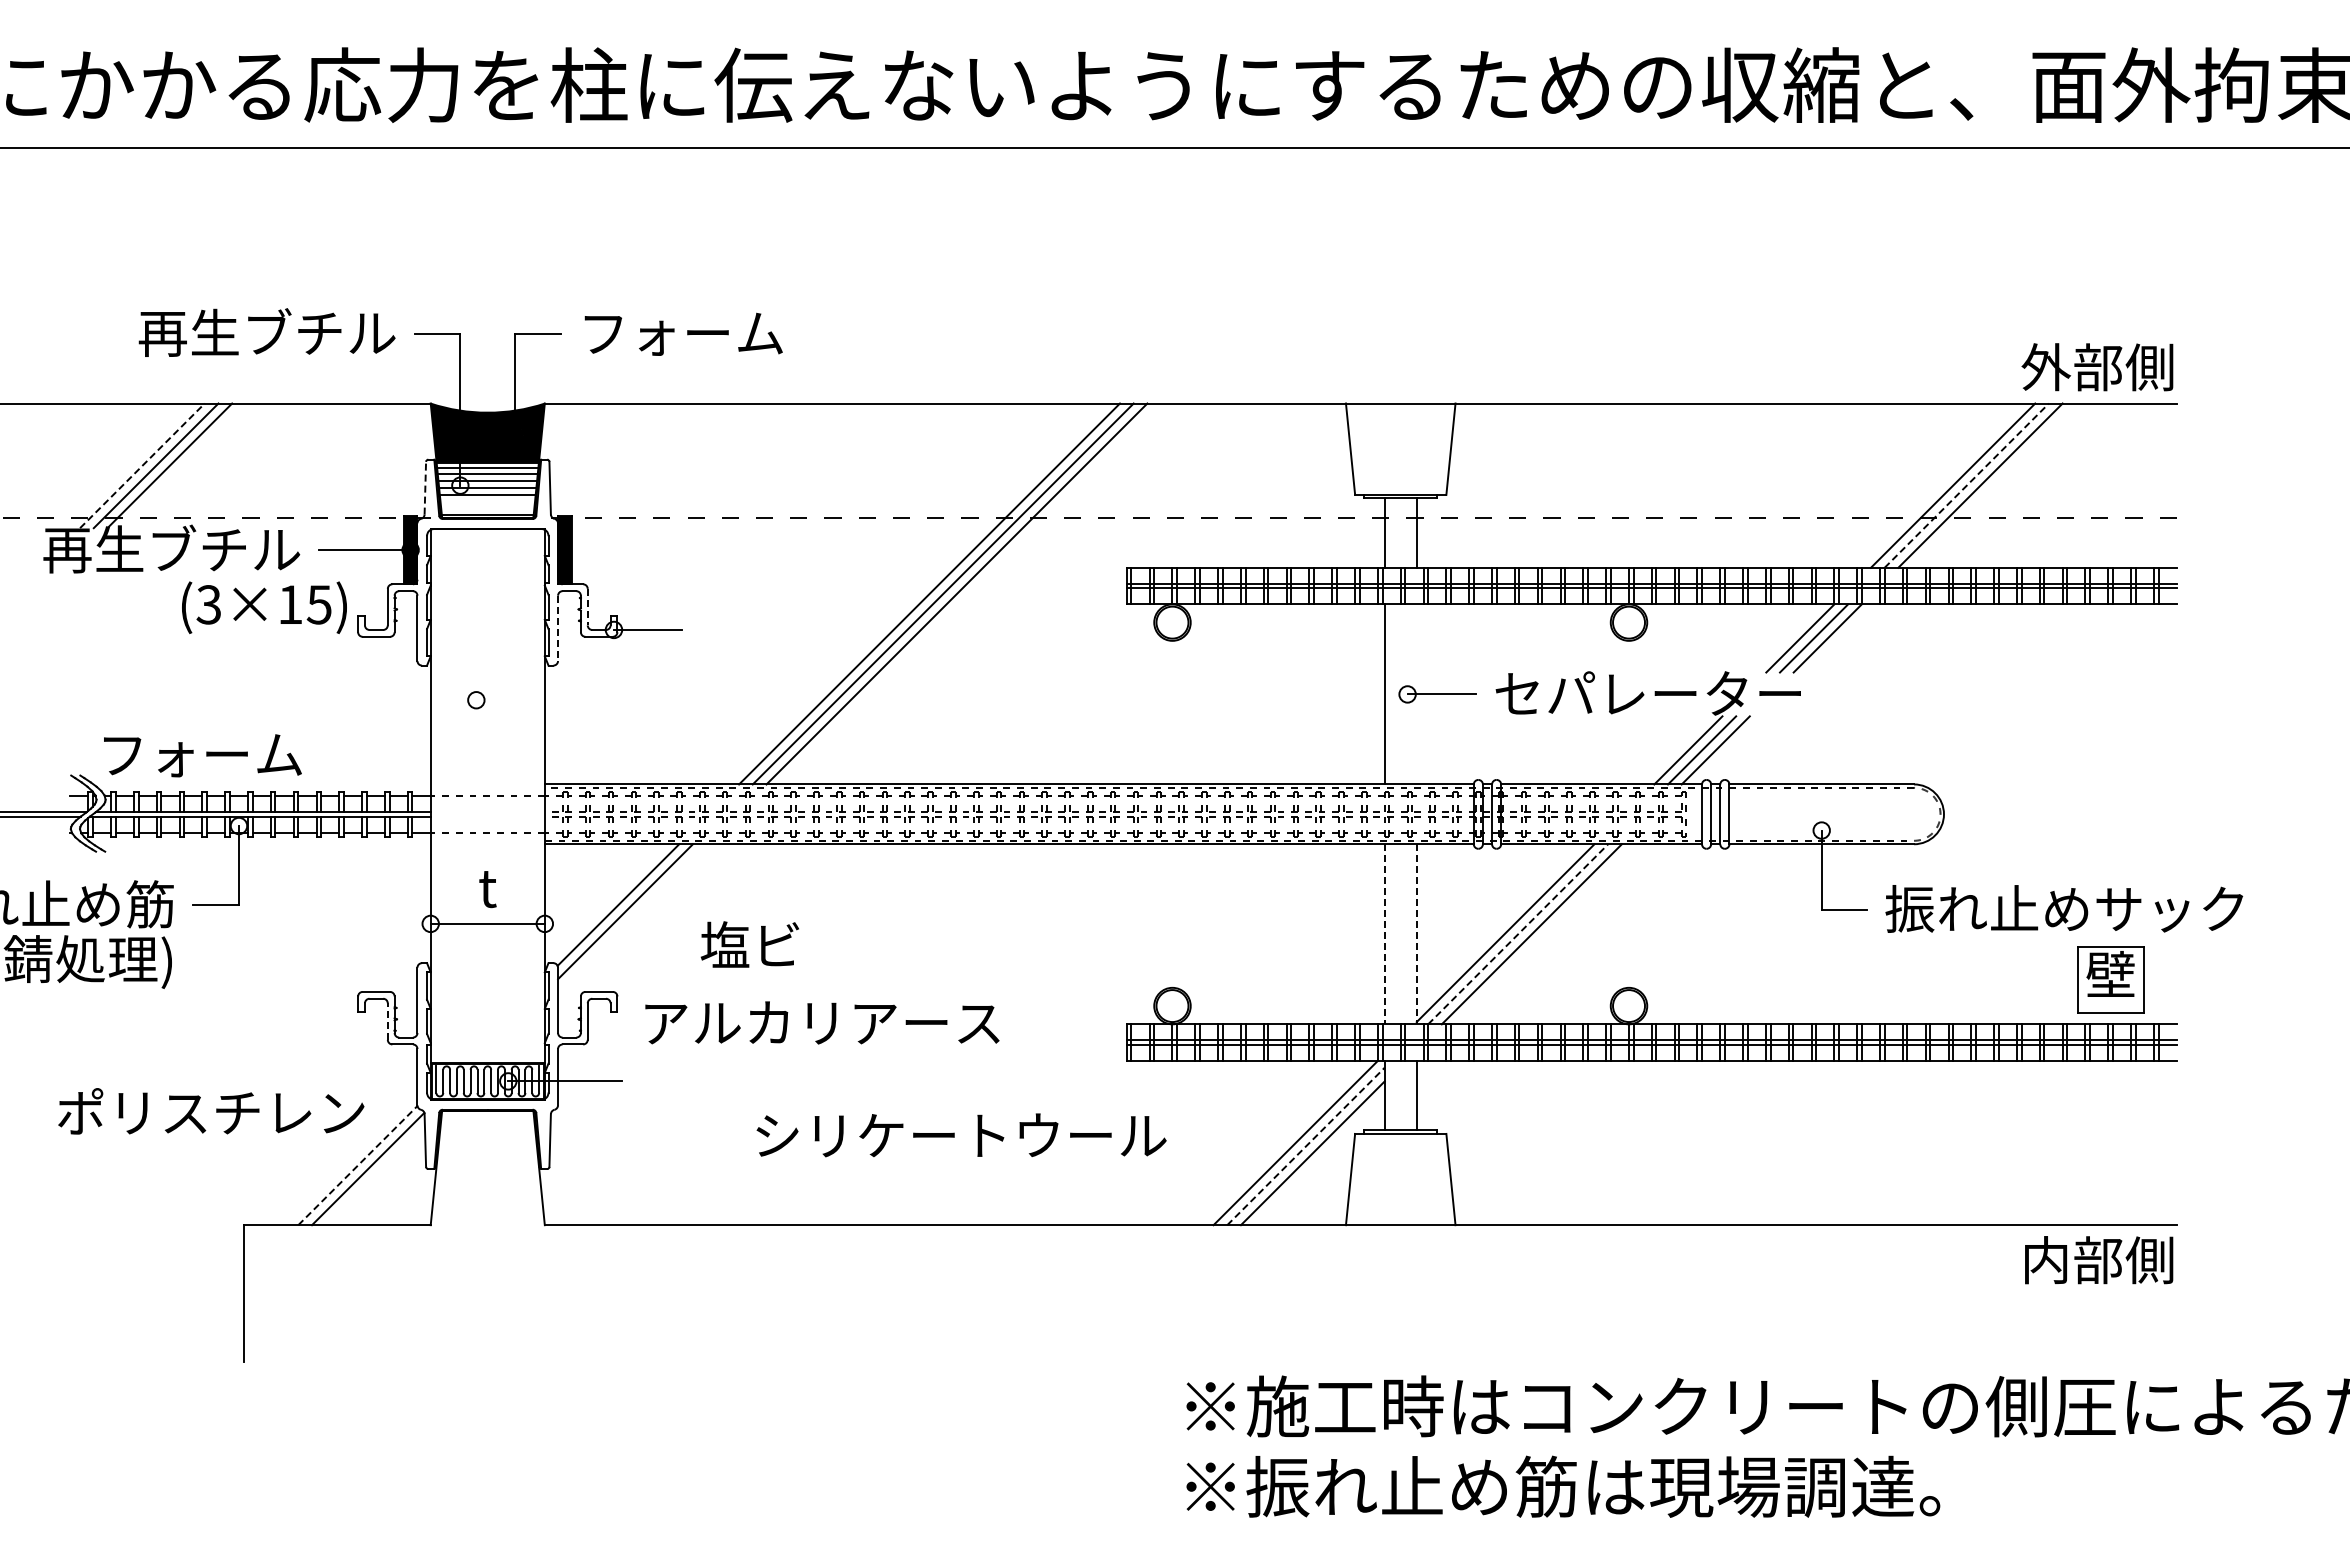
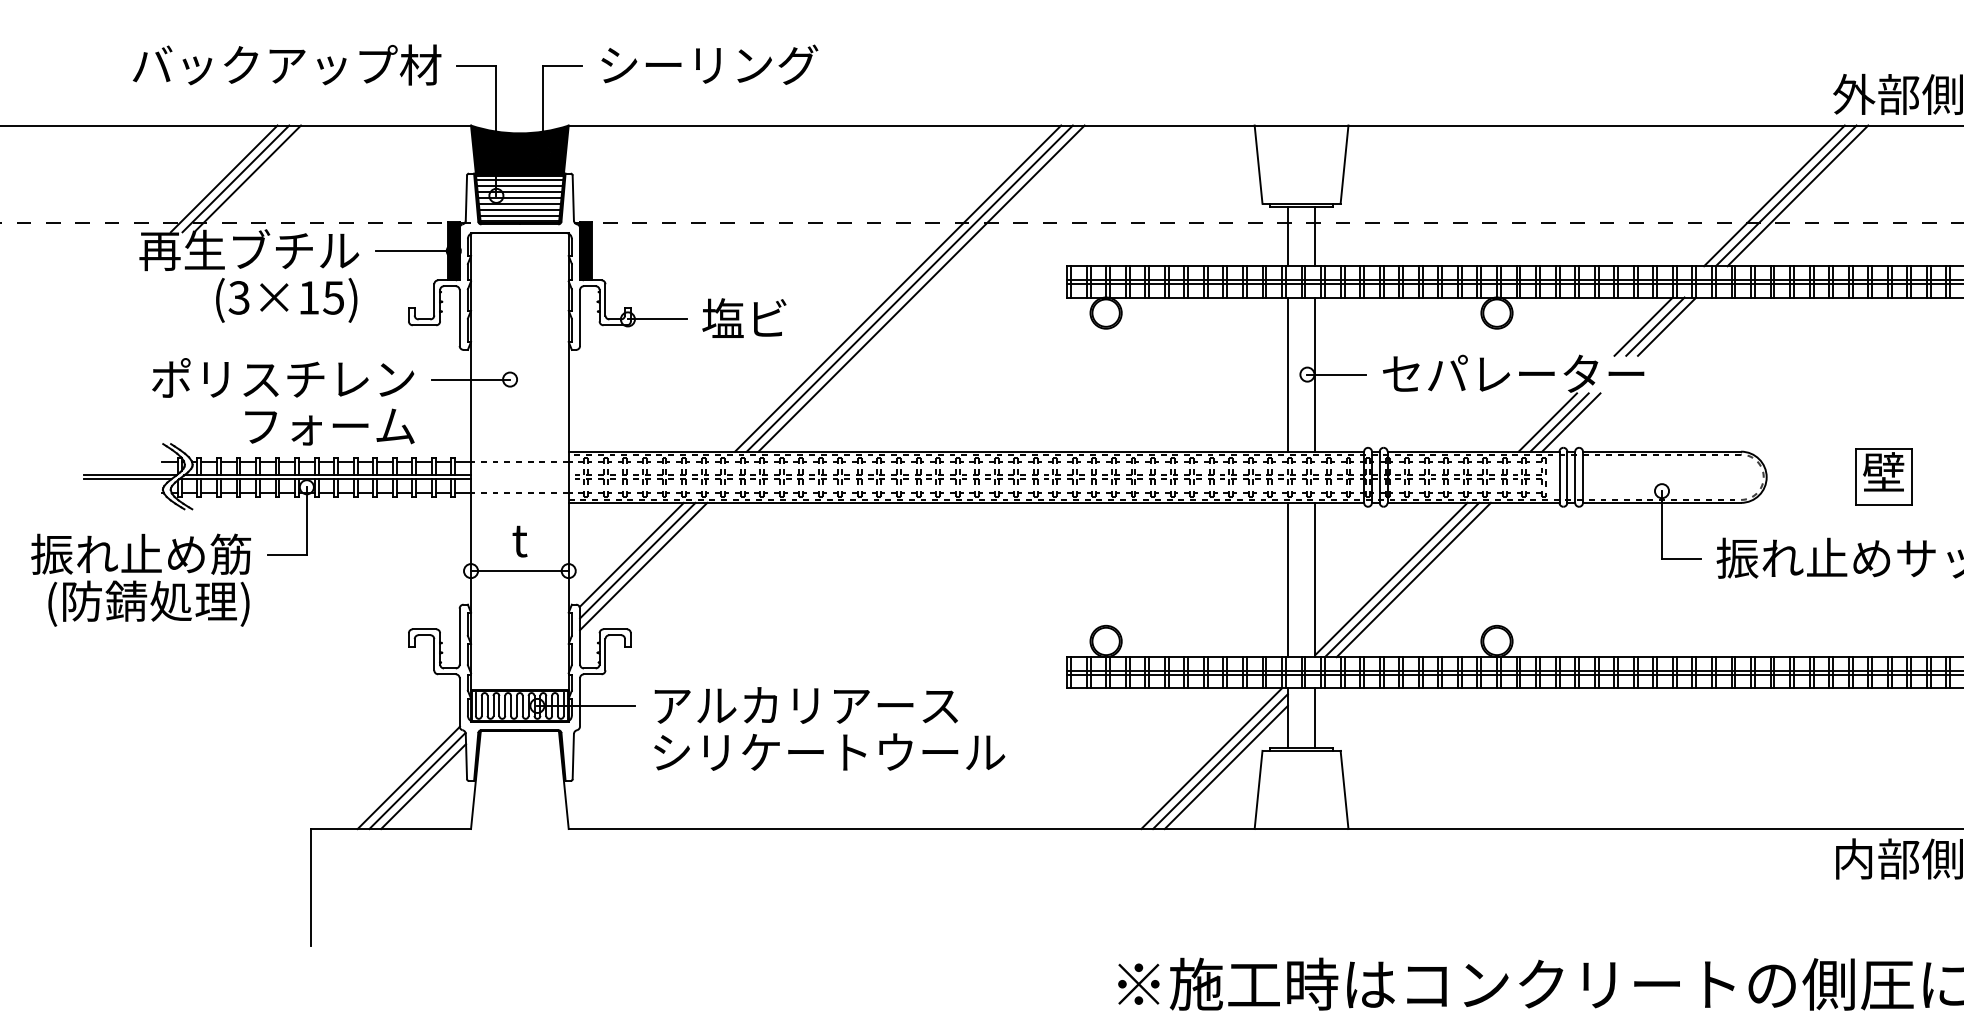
text: (215, 332) -> (286, 64), 再生ブチル -> バックアップ材
text: (709, 332) -> (709, 64), フォーム -> シーリング
line: (142, 465) -> (224, 178), dashed -> solid
line: (1967, 485) -> (1786, 195), dashed -> solid
line: (425, 487) -> (466, 197), dashed -> solid
line: (487, 501) -> (519, 209), added
line: (487, 508) -> (519, 215), added
text: (264, 607) -> (286, 300), moved
line: (587, 607) -> (605, 300), dashed -> solid
line: (558, 628) -> (580, 318), dashed -> solid
line: (1416, 694) -> (1315, 374), added
line: (430, 700) -> (470, 379), added
text: (202, 755) -> (329, 426), moved
line: (632, 918) -> (643, 566), added
line: (1518, 933) -> (1402, 579), dashed -> solid
line: (1384, 934) -> (1287, 580), dashed -> solid
line: (1416, 934) -> (1315, 580), dashed -> solid
text: (749, 944) -> (743, 318), moved
part: (2110, 979) -> (1883, 476), moved
line: (387, 1021) -> (434, 654), dashed -> solid
text: (822, 1022) -> (806, 705), moved
text: (211, 1111) -> (283, 378), moved
text: (961, 1135) -> (829, 752), moved
line: (1306, 1146) -> (1220, 761), dashed -> solid
line: (358, 1165) -> (409, 777), dashed -> solid
line: (374, 1175) -> (422, 786), added

